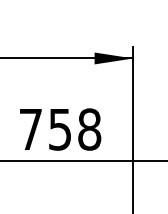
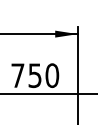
text: (89, 129) -> (52, 75), 758 -> 750

